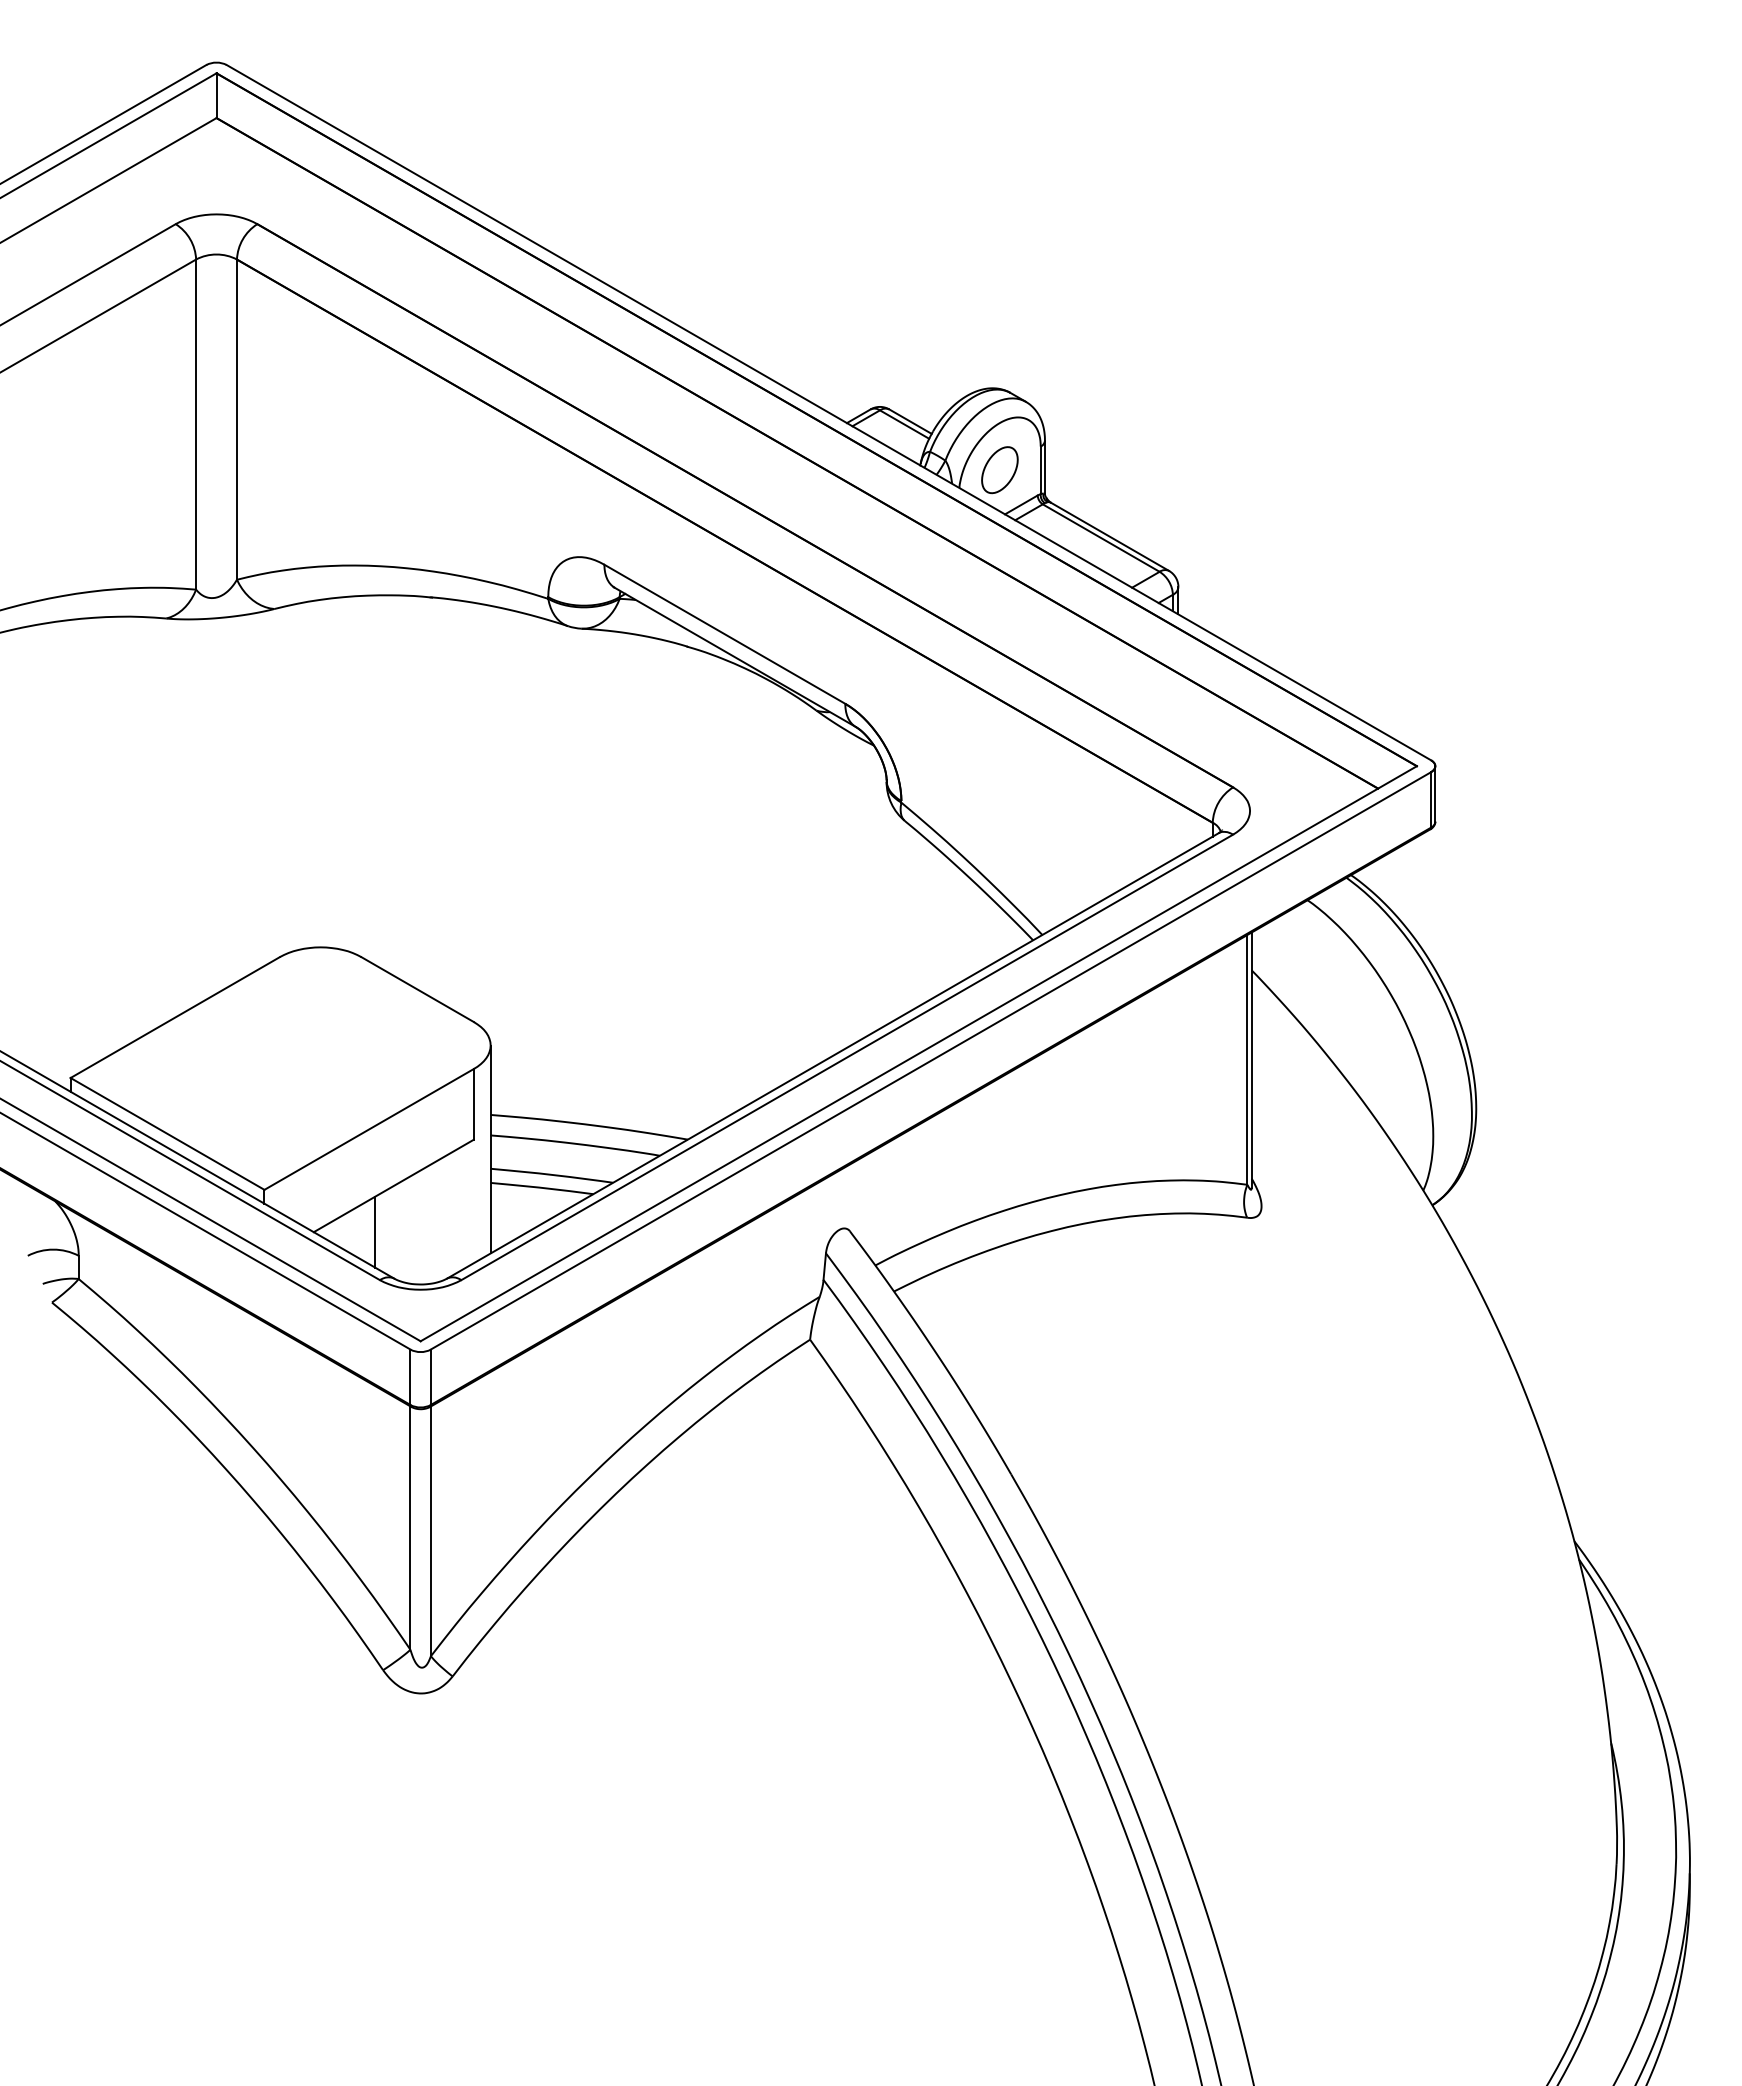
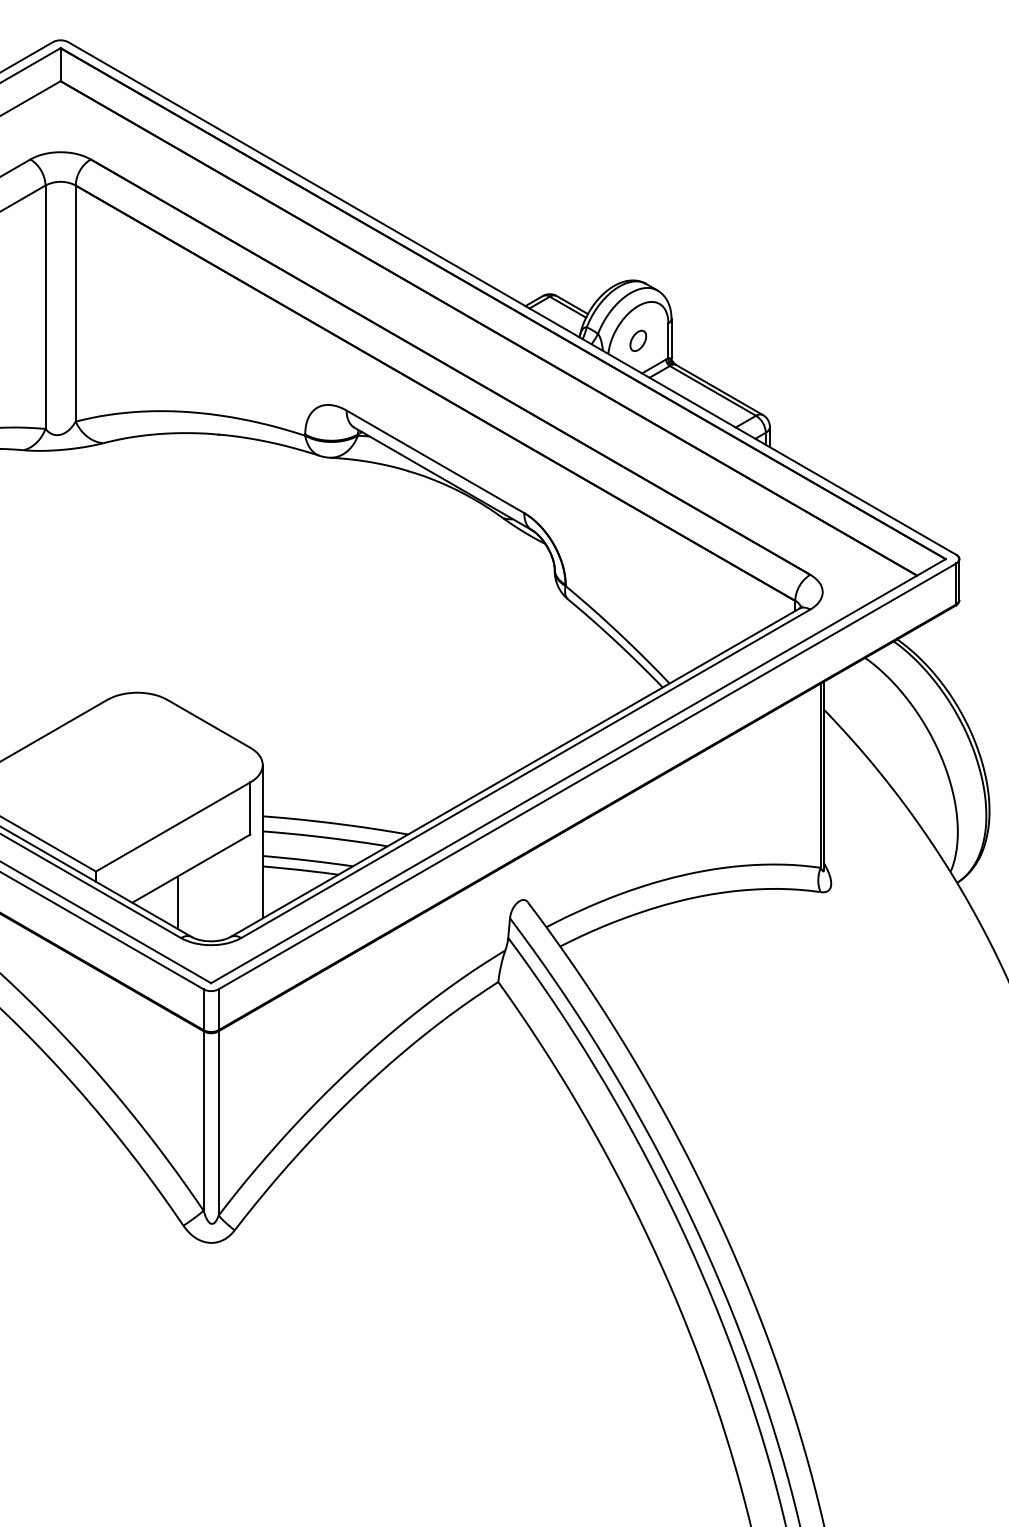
part: (999, 470) -> (637, 341), size x0.6

